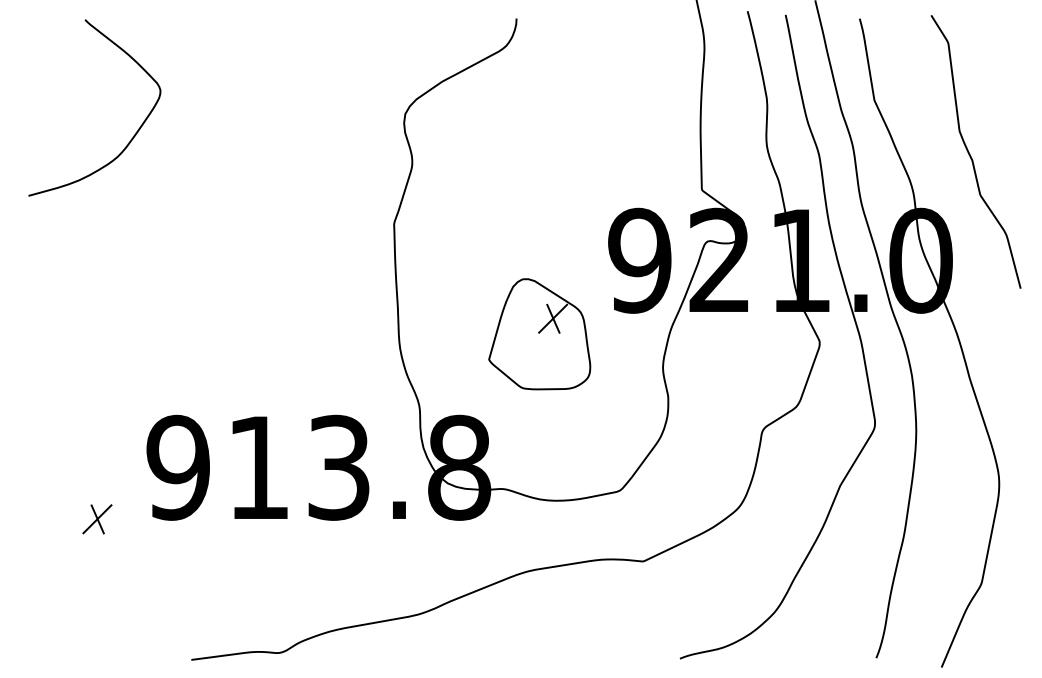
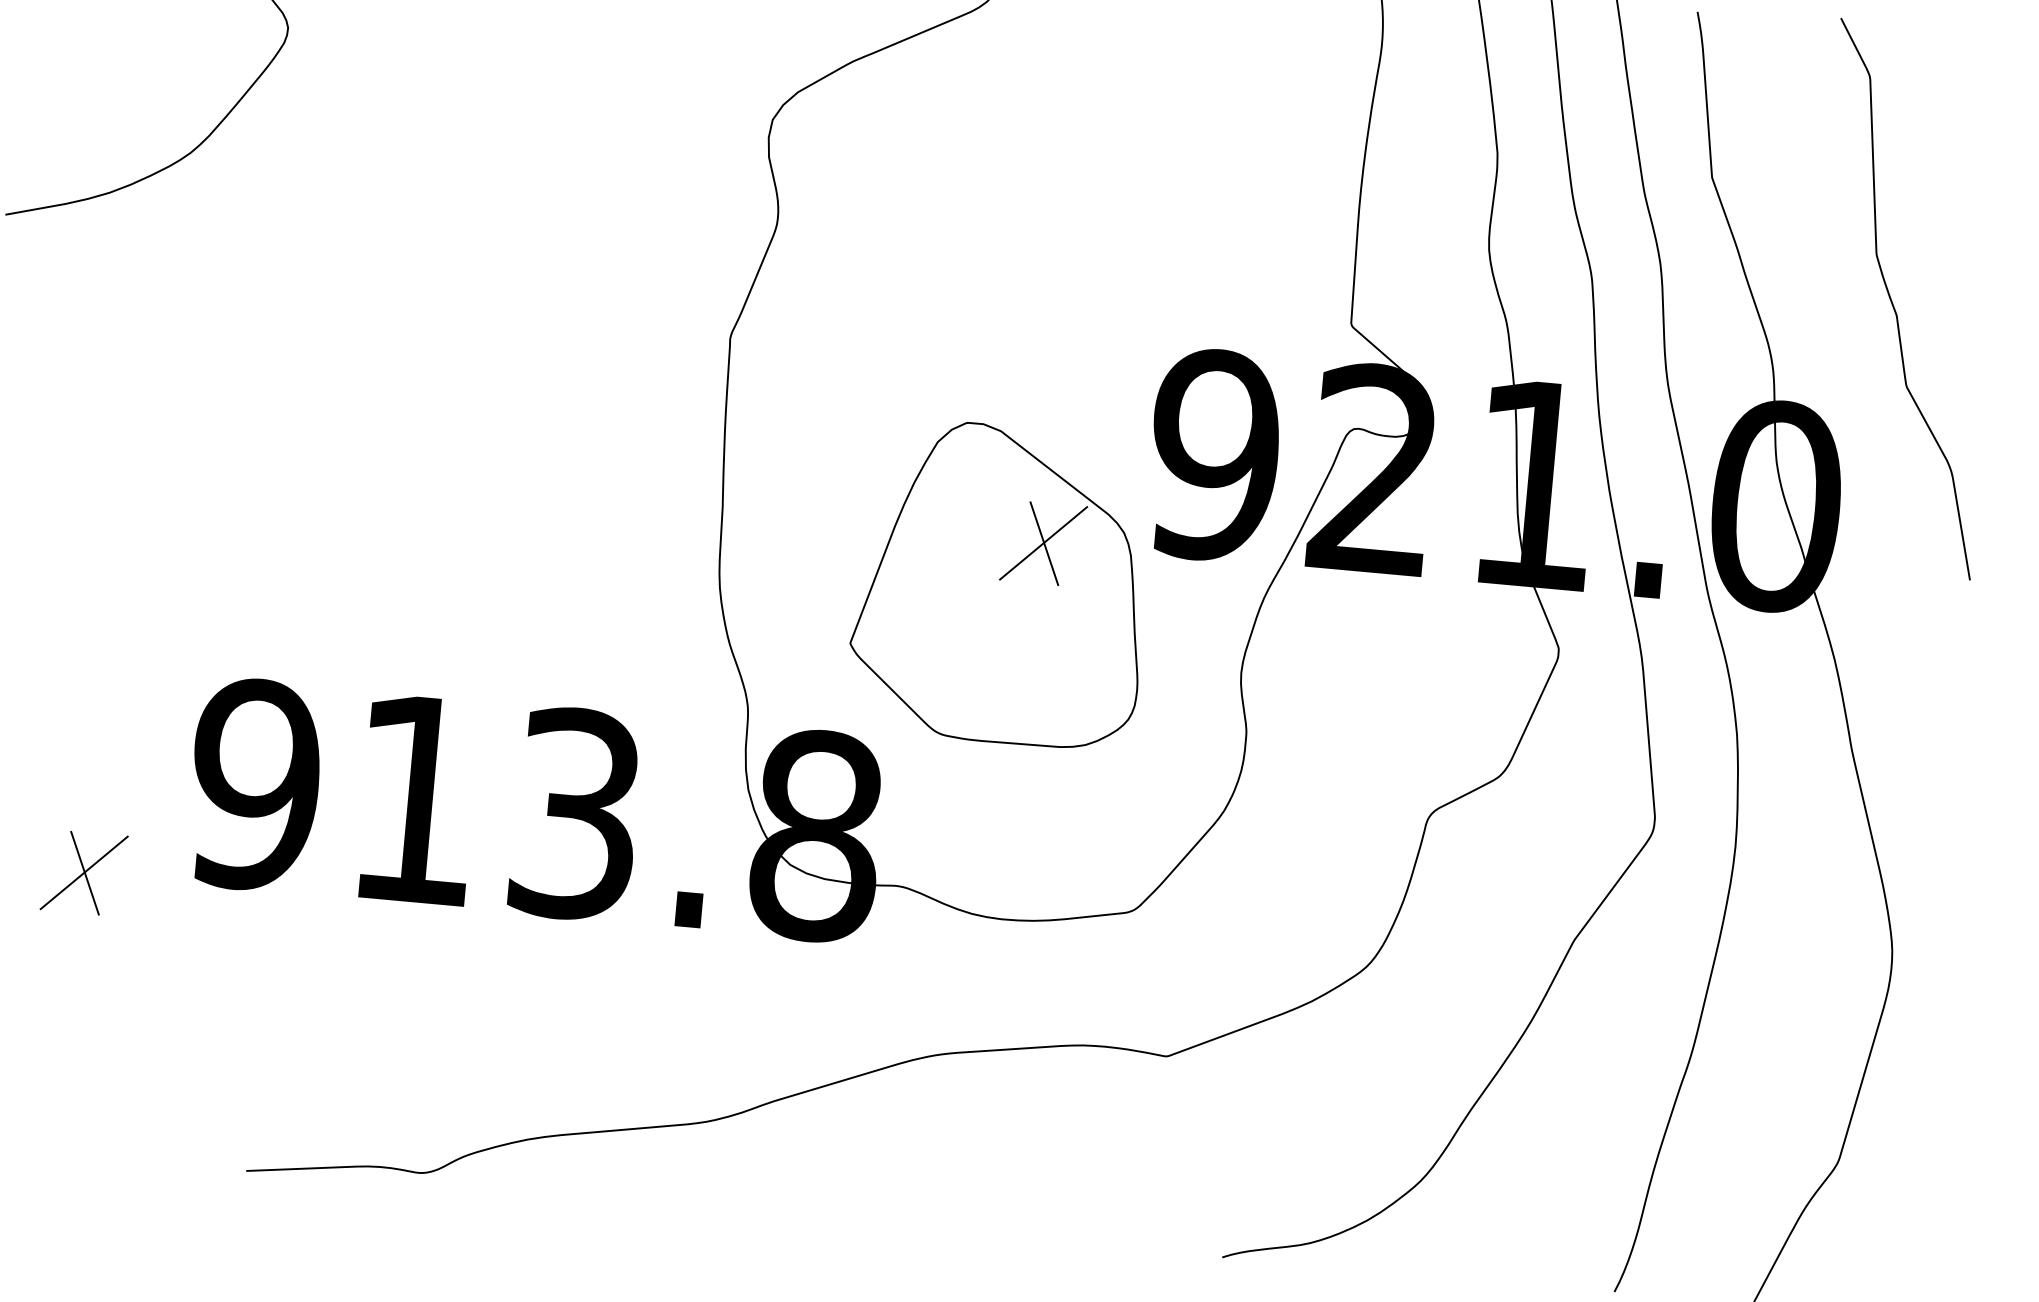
part: (539, 333) -> (1000, 582), size x1.43
part: (97, 519) -> (84, 873), size x1.43

